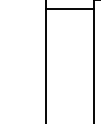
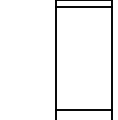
line: (69, 14) -> (83, 6), added
line: (69, 100) -> (83, 109), added

